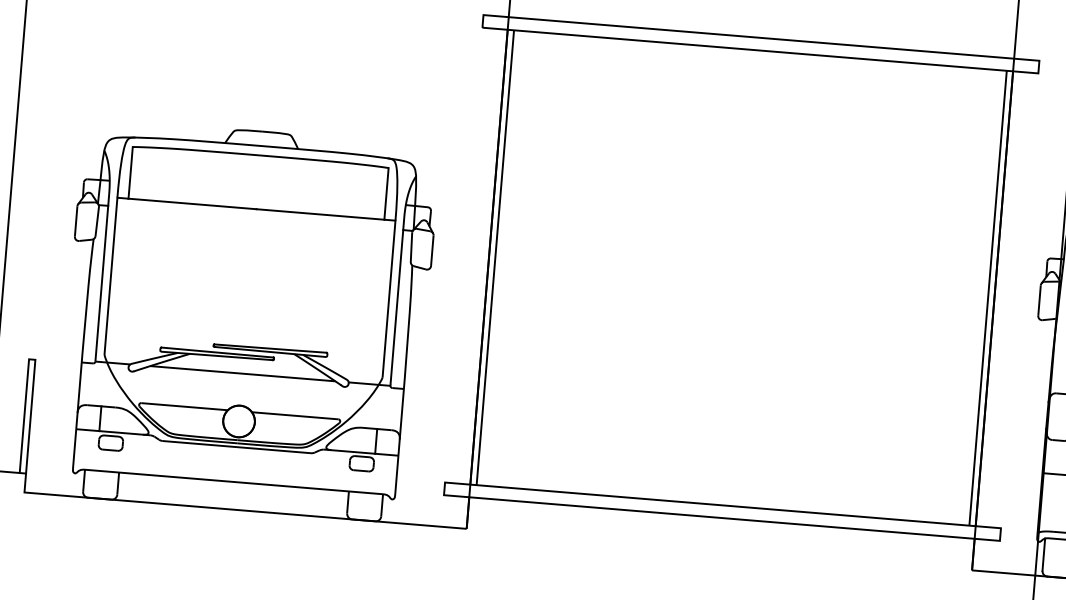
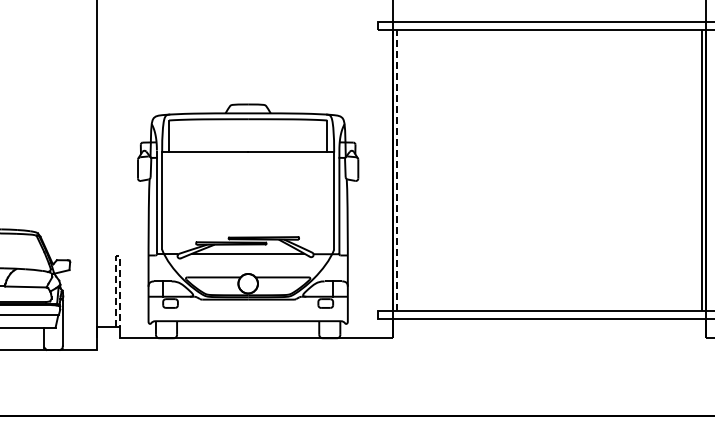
line: (495, 258) -> (397, 170), solid -> dashed
line: (33, 360) -> (118, 256), solid -> dashed

